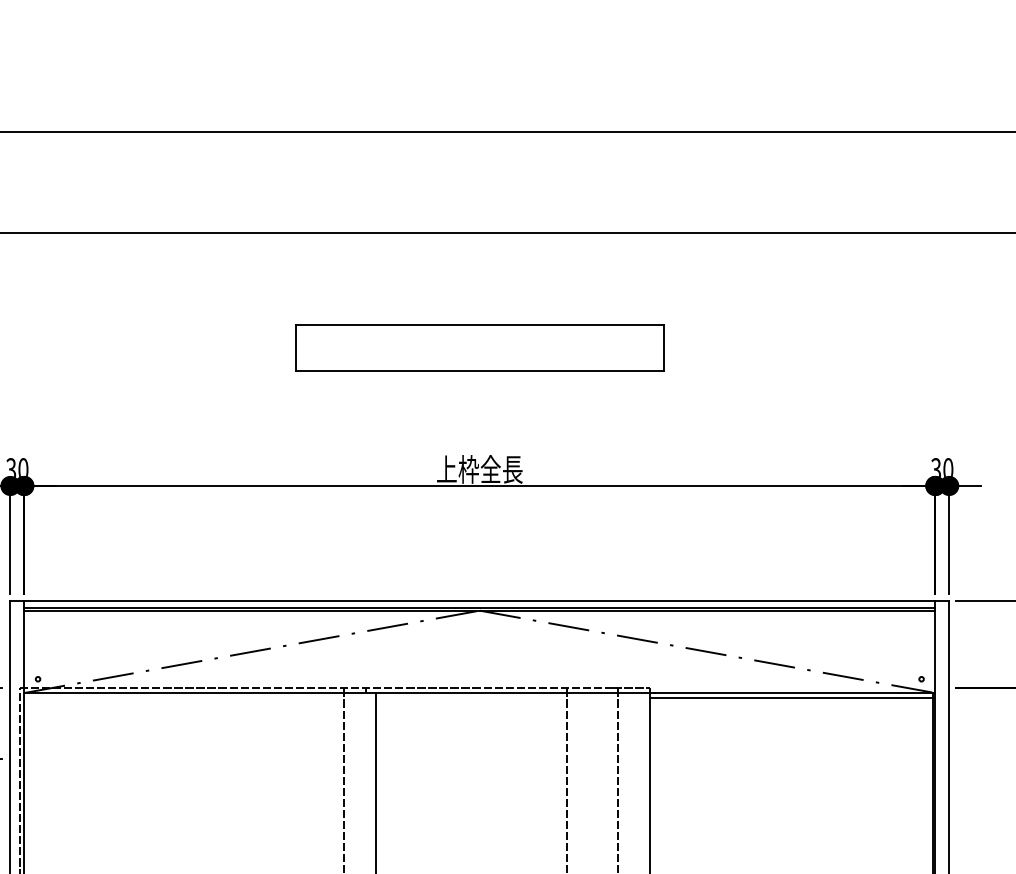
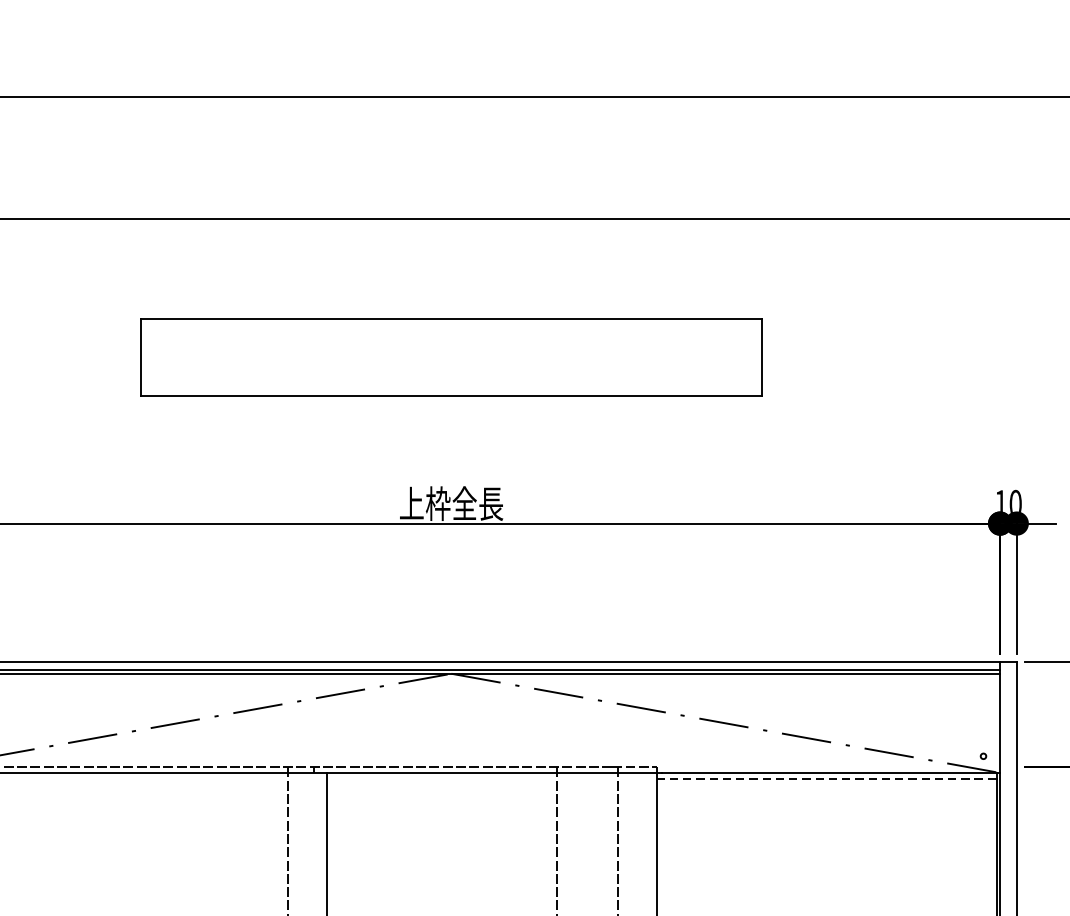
part: (479, 347) -> (451, 356), size x1.4
text: (935, 467) -> (1000, 501), 30 -> 10
line: (792, 697) -> (828, 778), solid -> dashed

